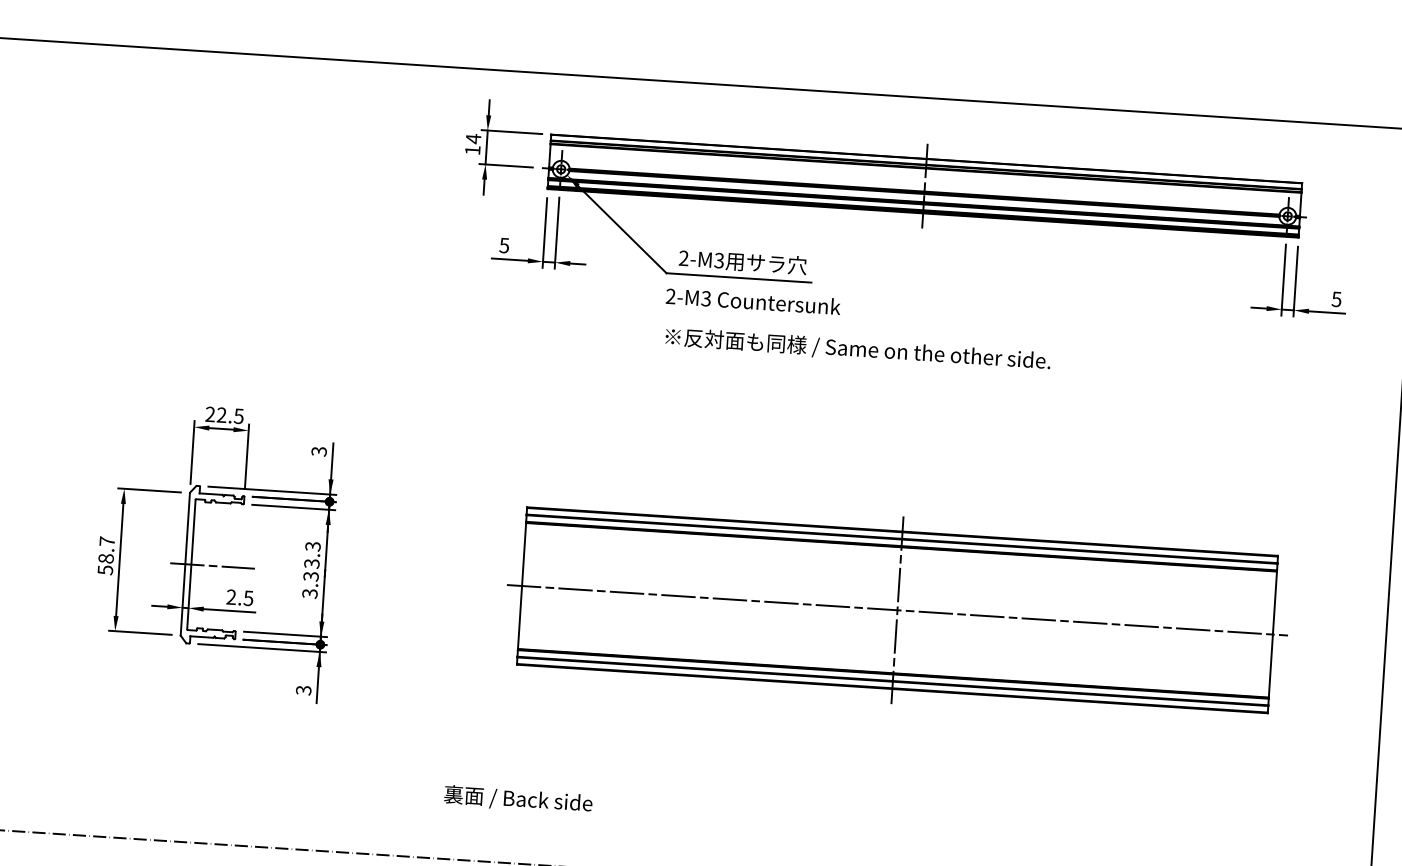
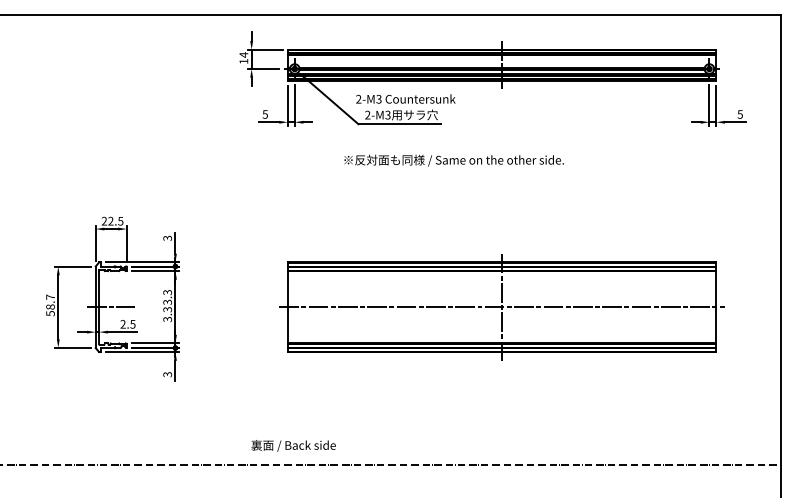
text: (752, 300) -> (405, 98), moved
text: (856, 349) -> (453, 160), moved
text: (518, 799) -> (293, 445), moved

